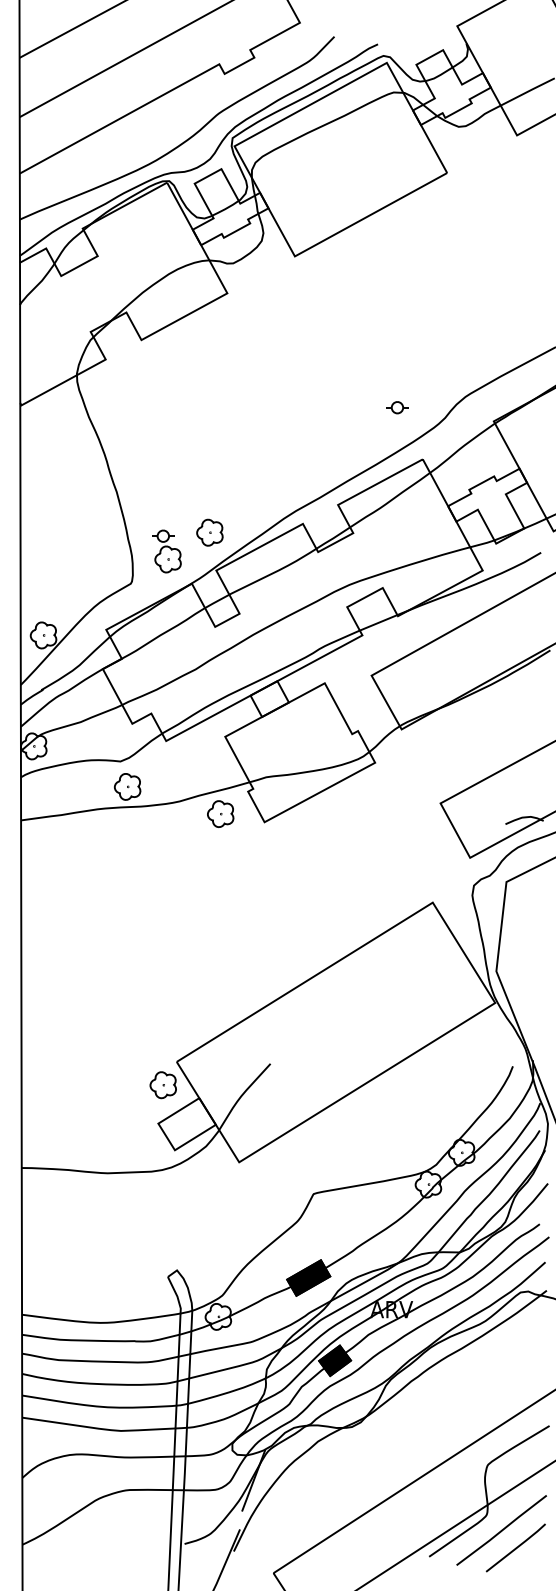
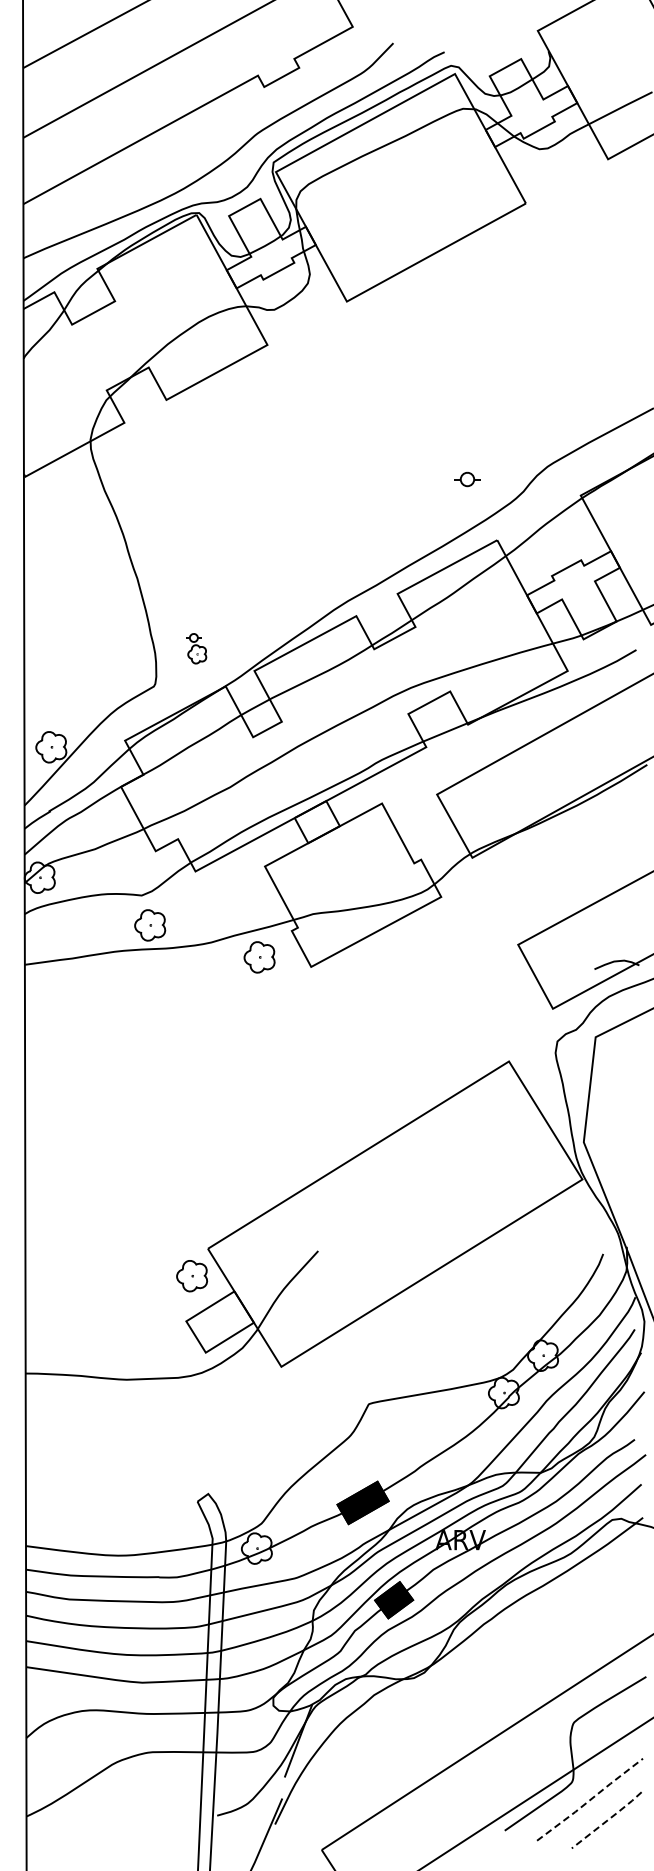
part: (209, 532) -> (246, 626), removed
part: (167, 551) -> (196, 648), size x0.6
line: (502, 1530) -> (590, 1799), solid -> dashed
line: (516, 1548) -> (607, 1820), solid -> dashed

